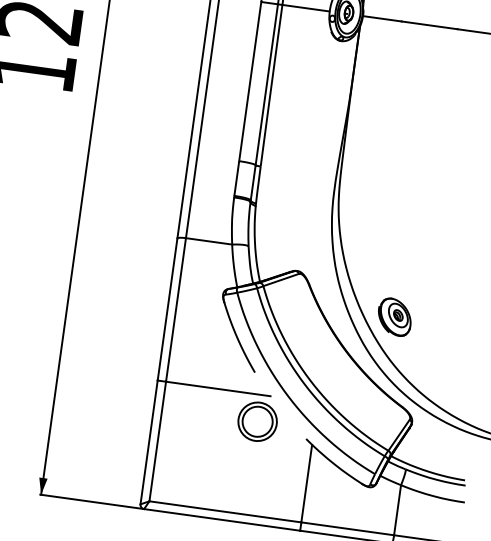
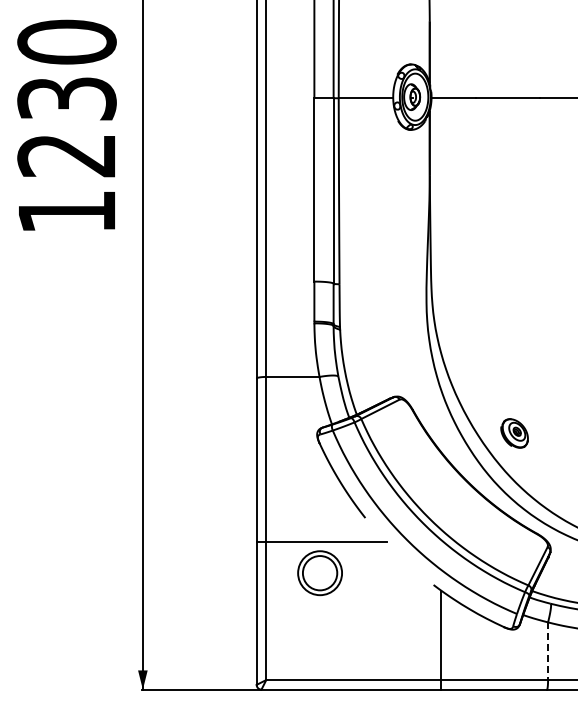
part: (394, 317) -> (514, 433), size x0.7
part: (257, 421) -> (319, 573), moved
line: (397, 510) -> (548, 651), solid -> dashed

